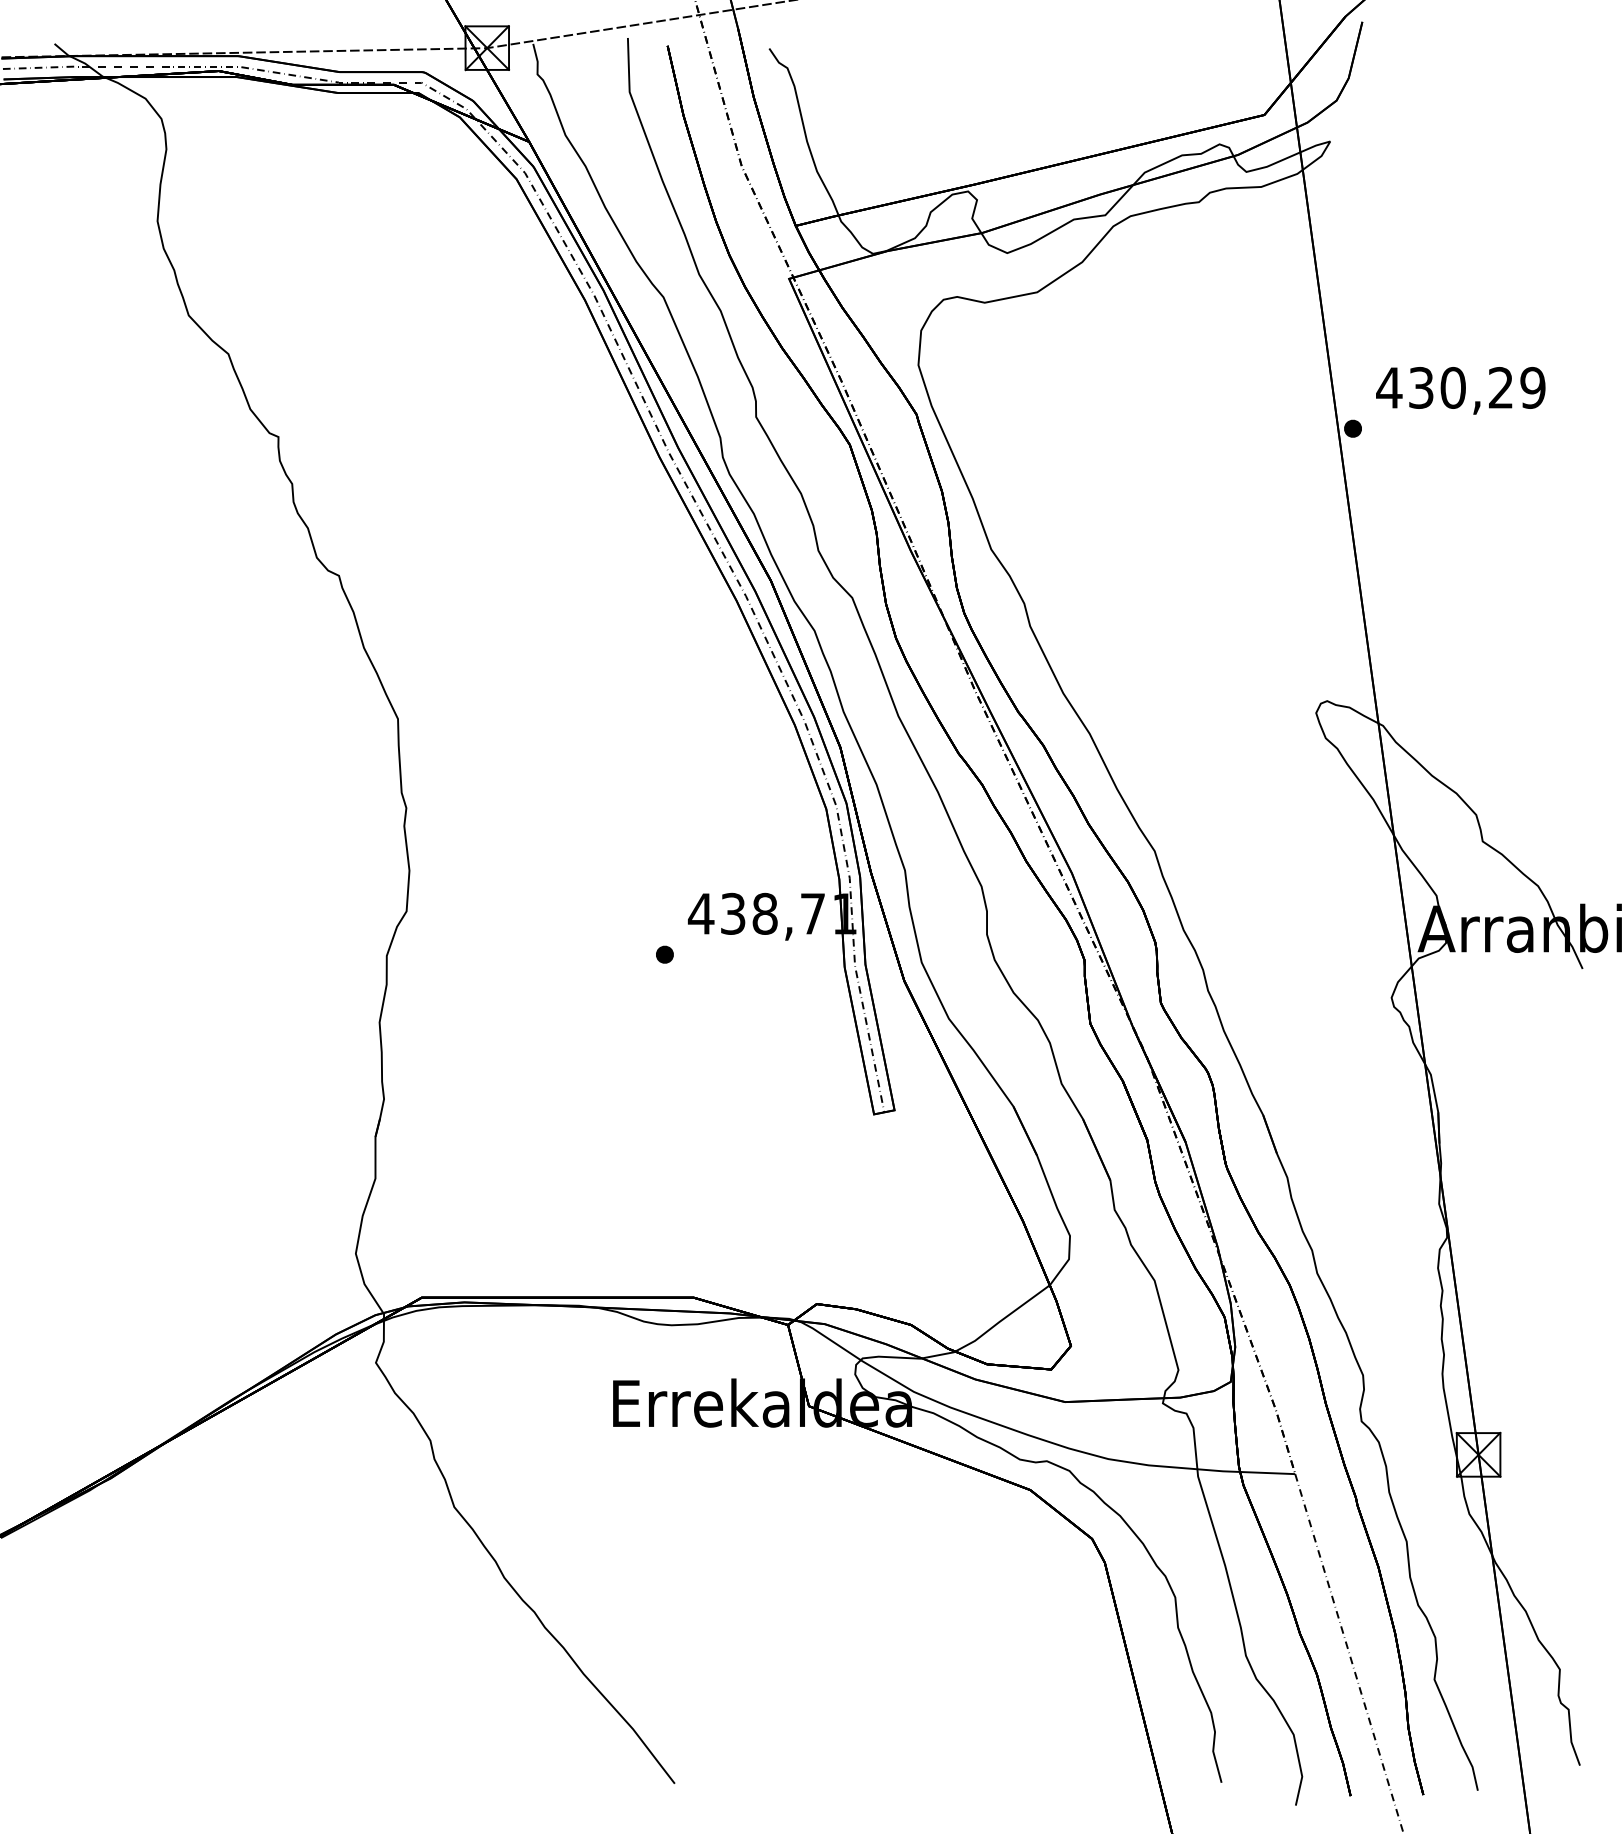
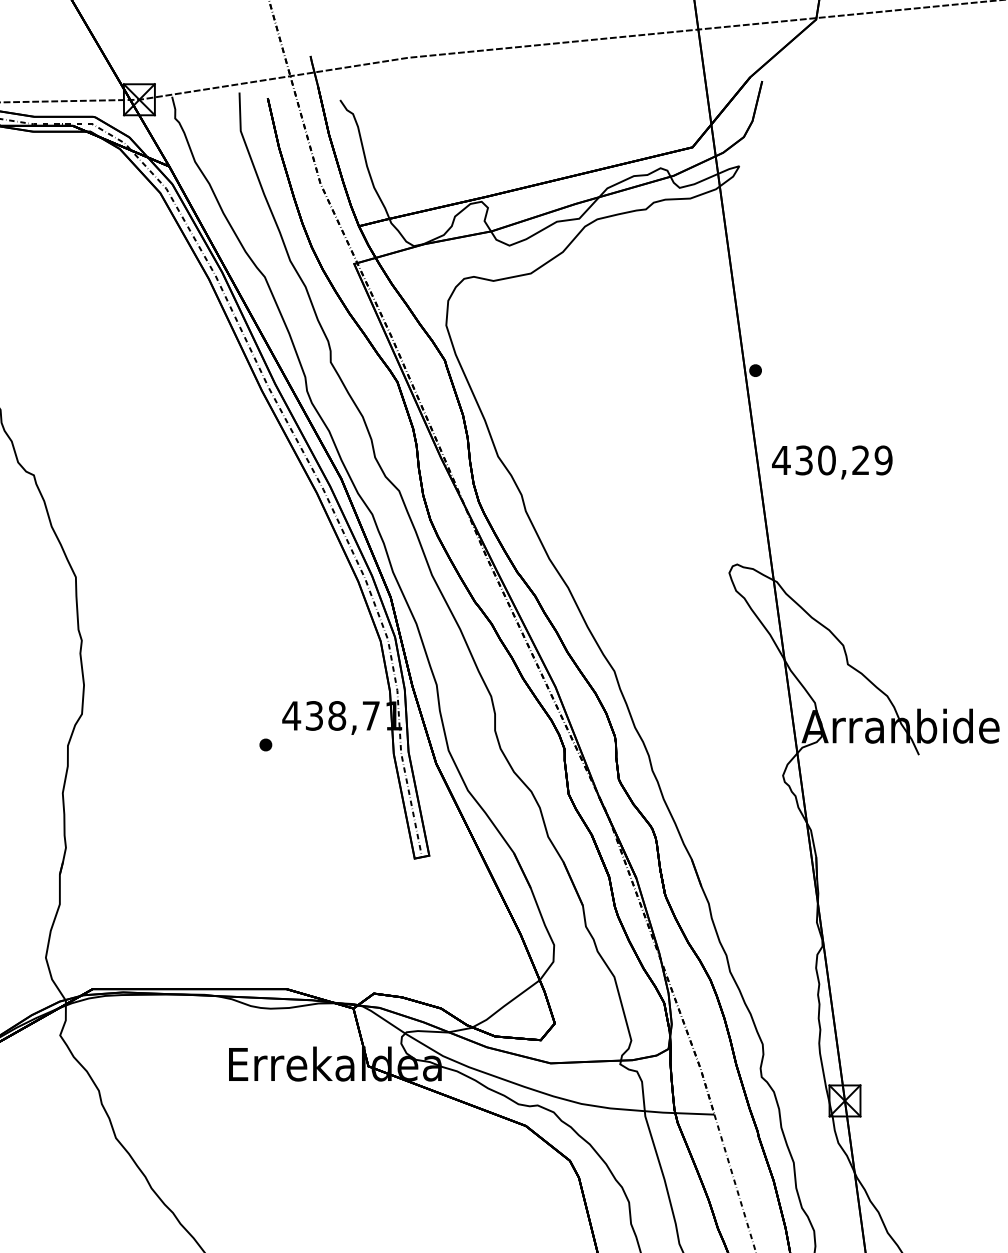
text: (1460, 390) -> (832, 462), moved

